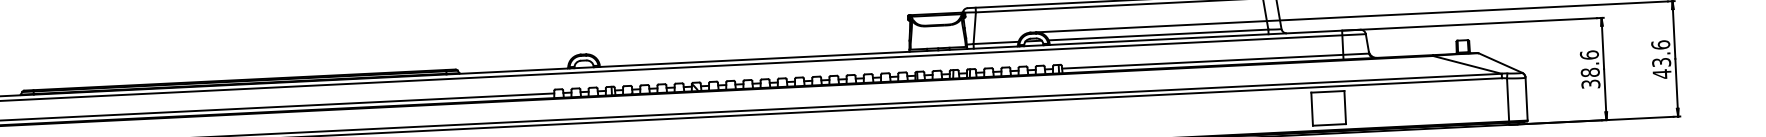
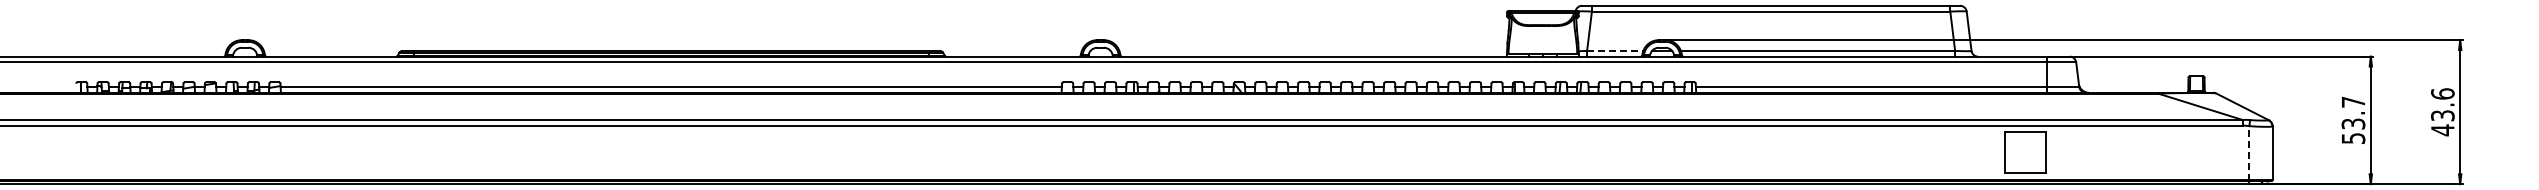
line: (996, 42) -> (1615, 50), solid -> dashed
text: (1590, 68) -> (2353, 119), 38.6 -> 53.7
line: (1508, 100) -> (2249, 153), solid -> dashed

